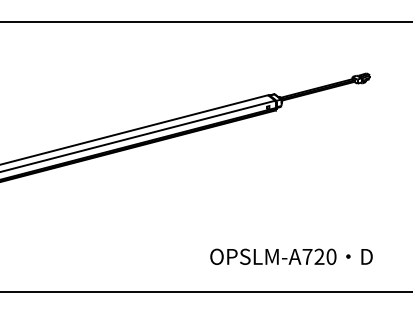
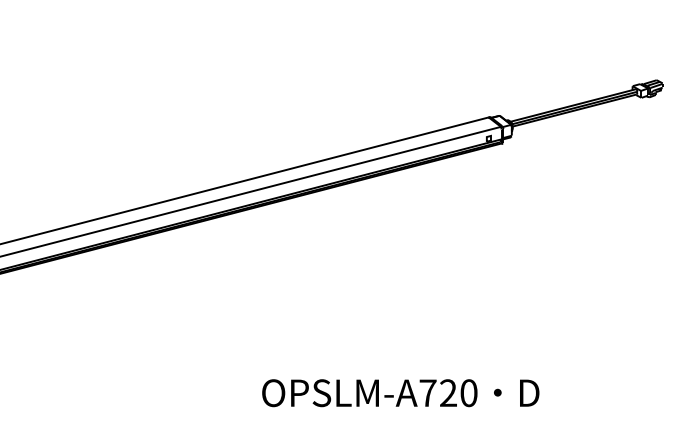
text: (291, 256) -> (400, 392), moved

